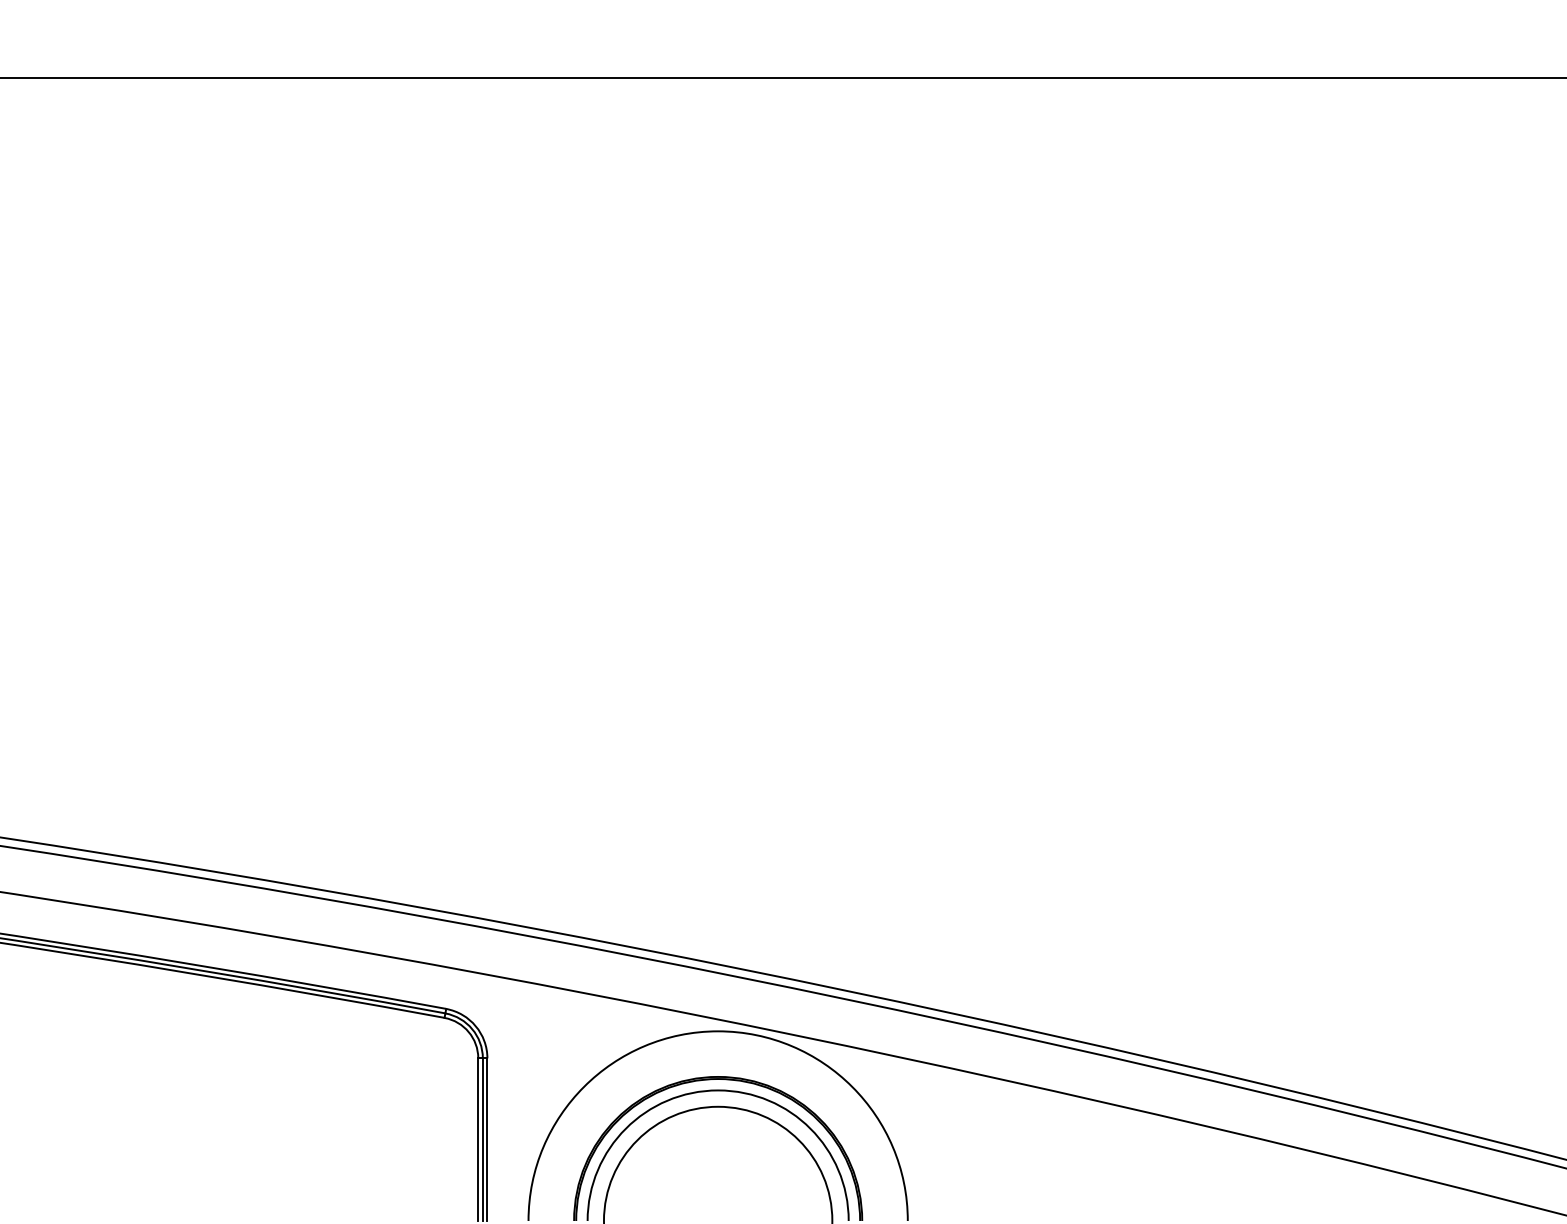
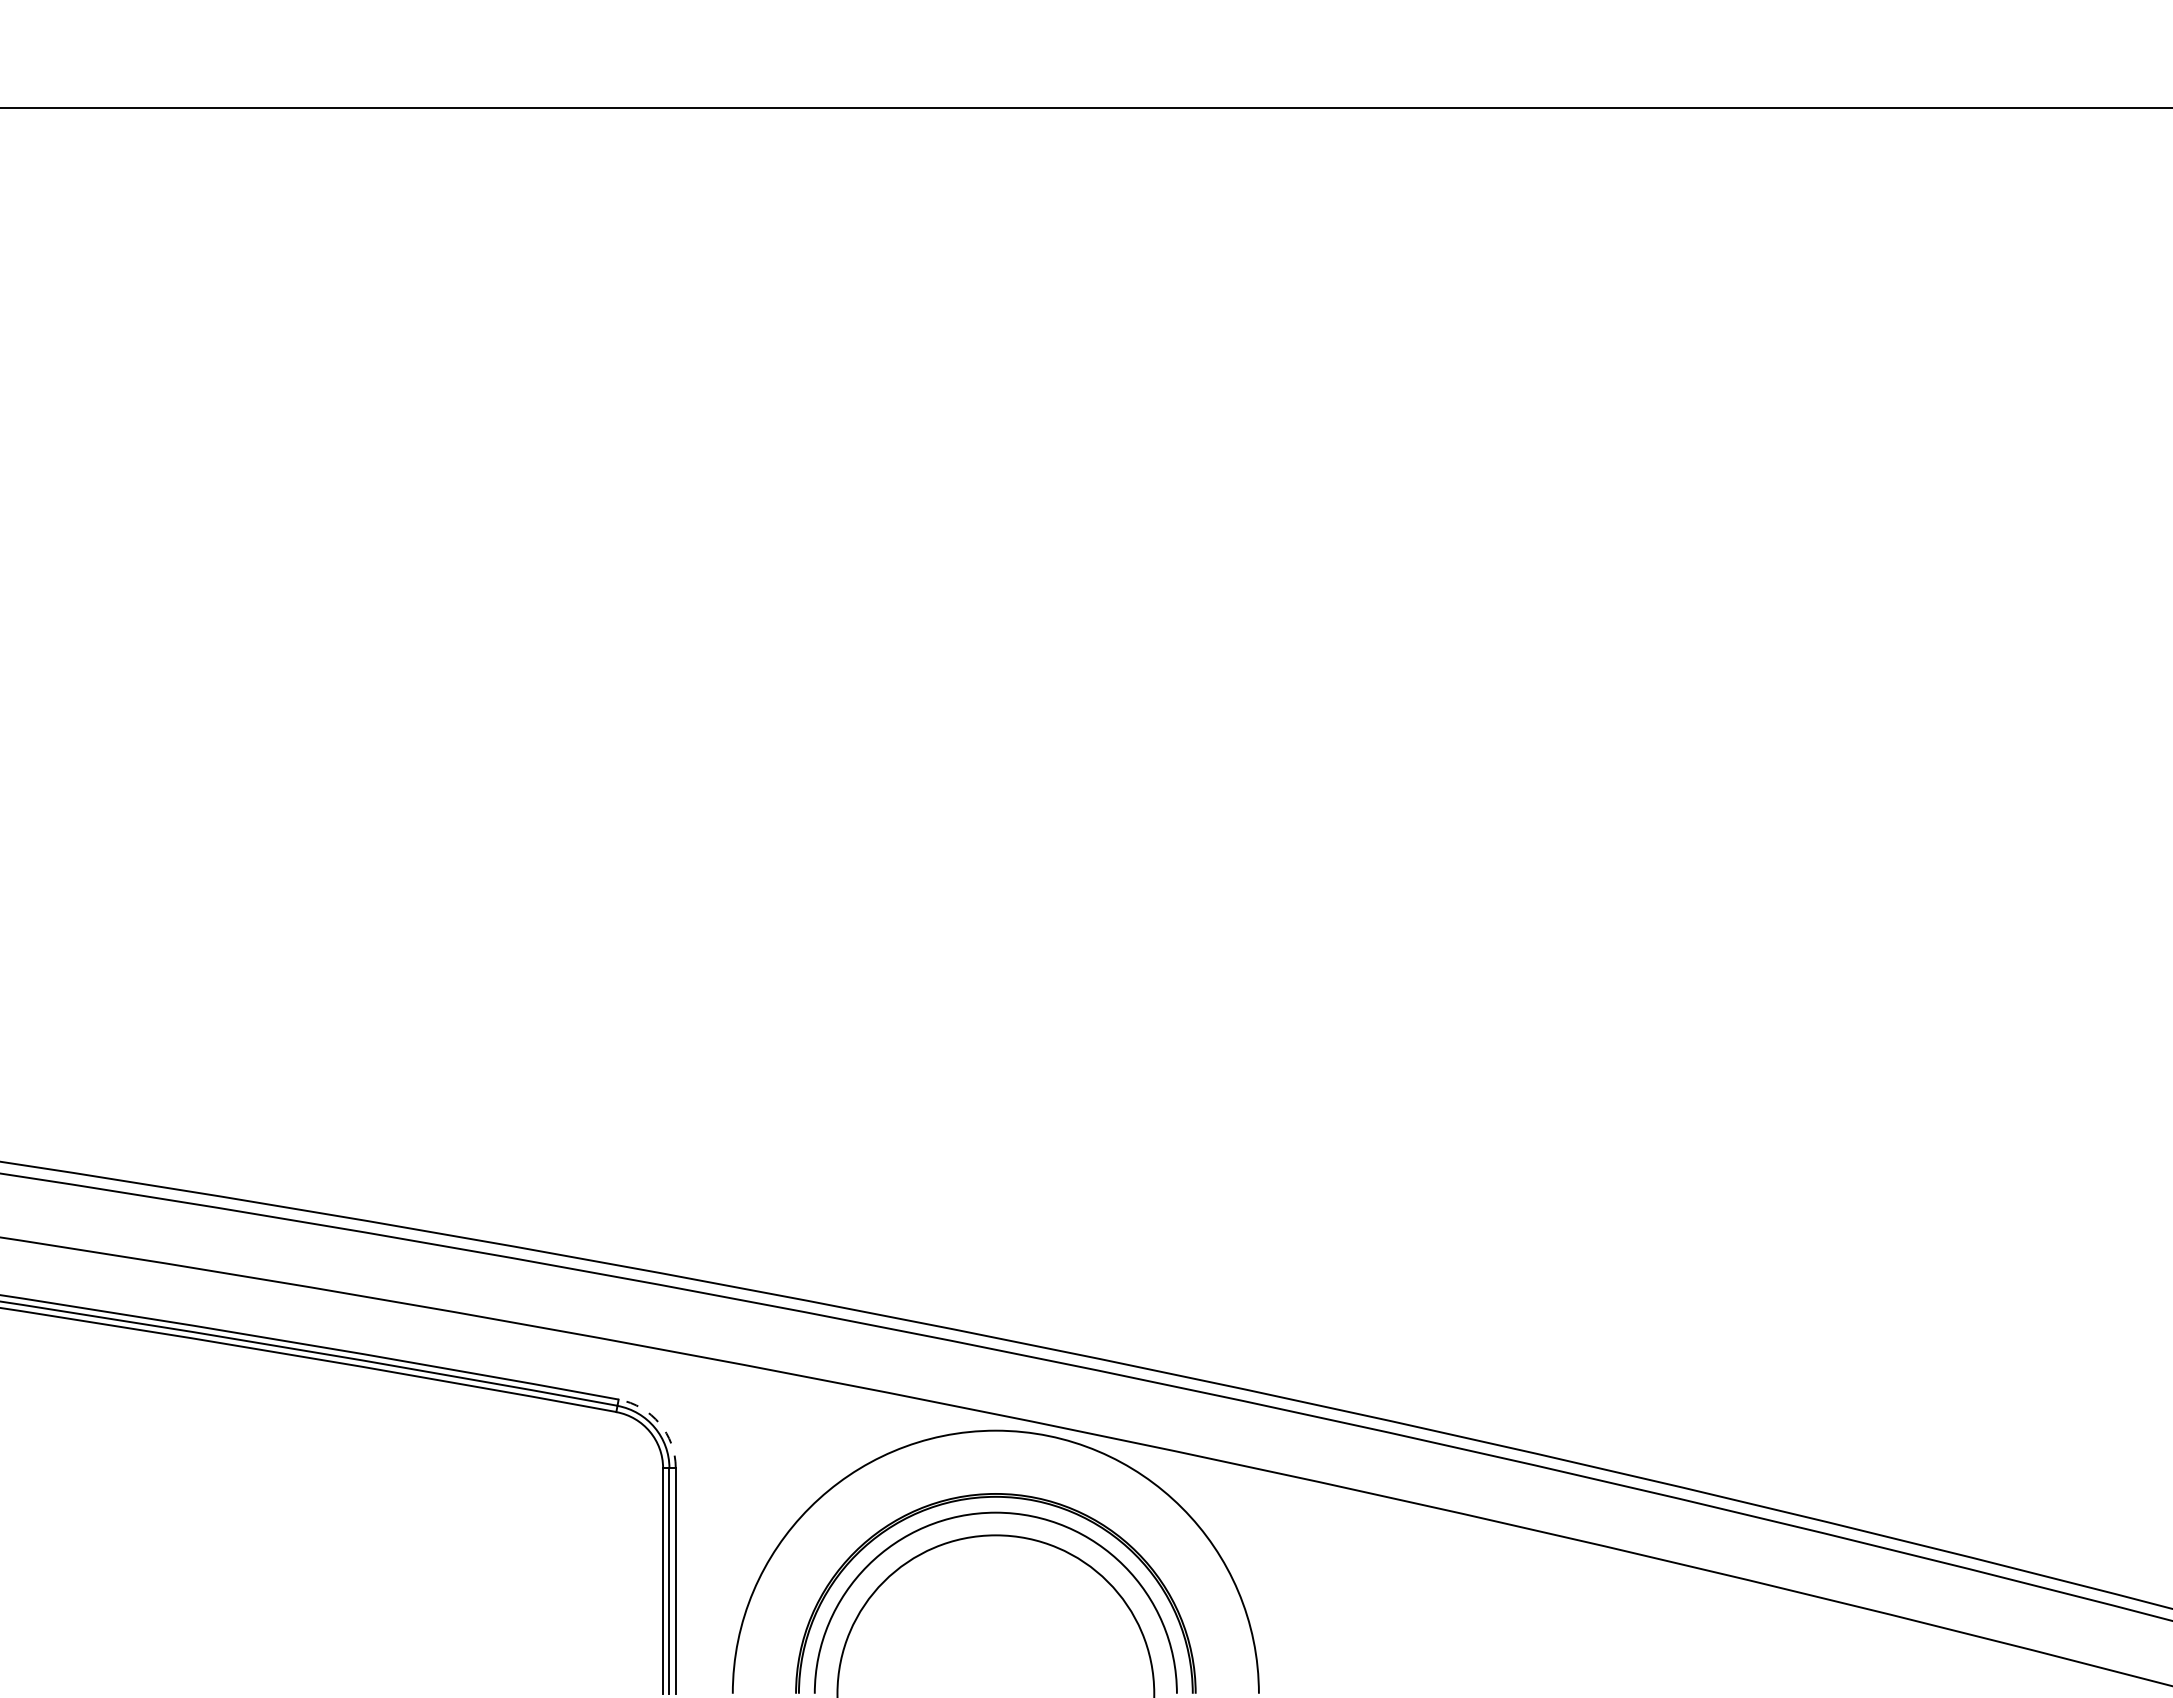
arc: (475, 1026) -> (659, 1423), solid -> dashed

